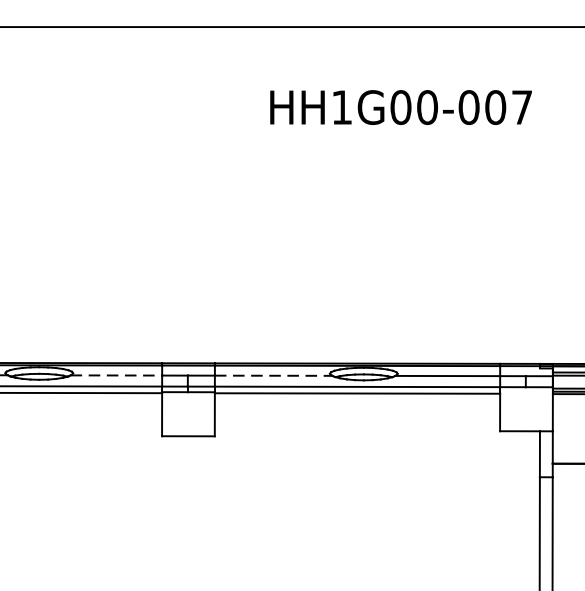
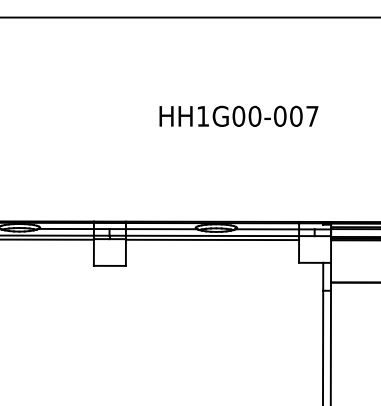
text: (400, 106) -> (238, 115), moved
line: (116, 376) -> (66, 229), dashed -> solid
line: (273, 376) -> (161, 229), dashed -> solid

